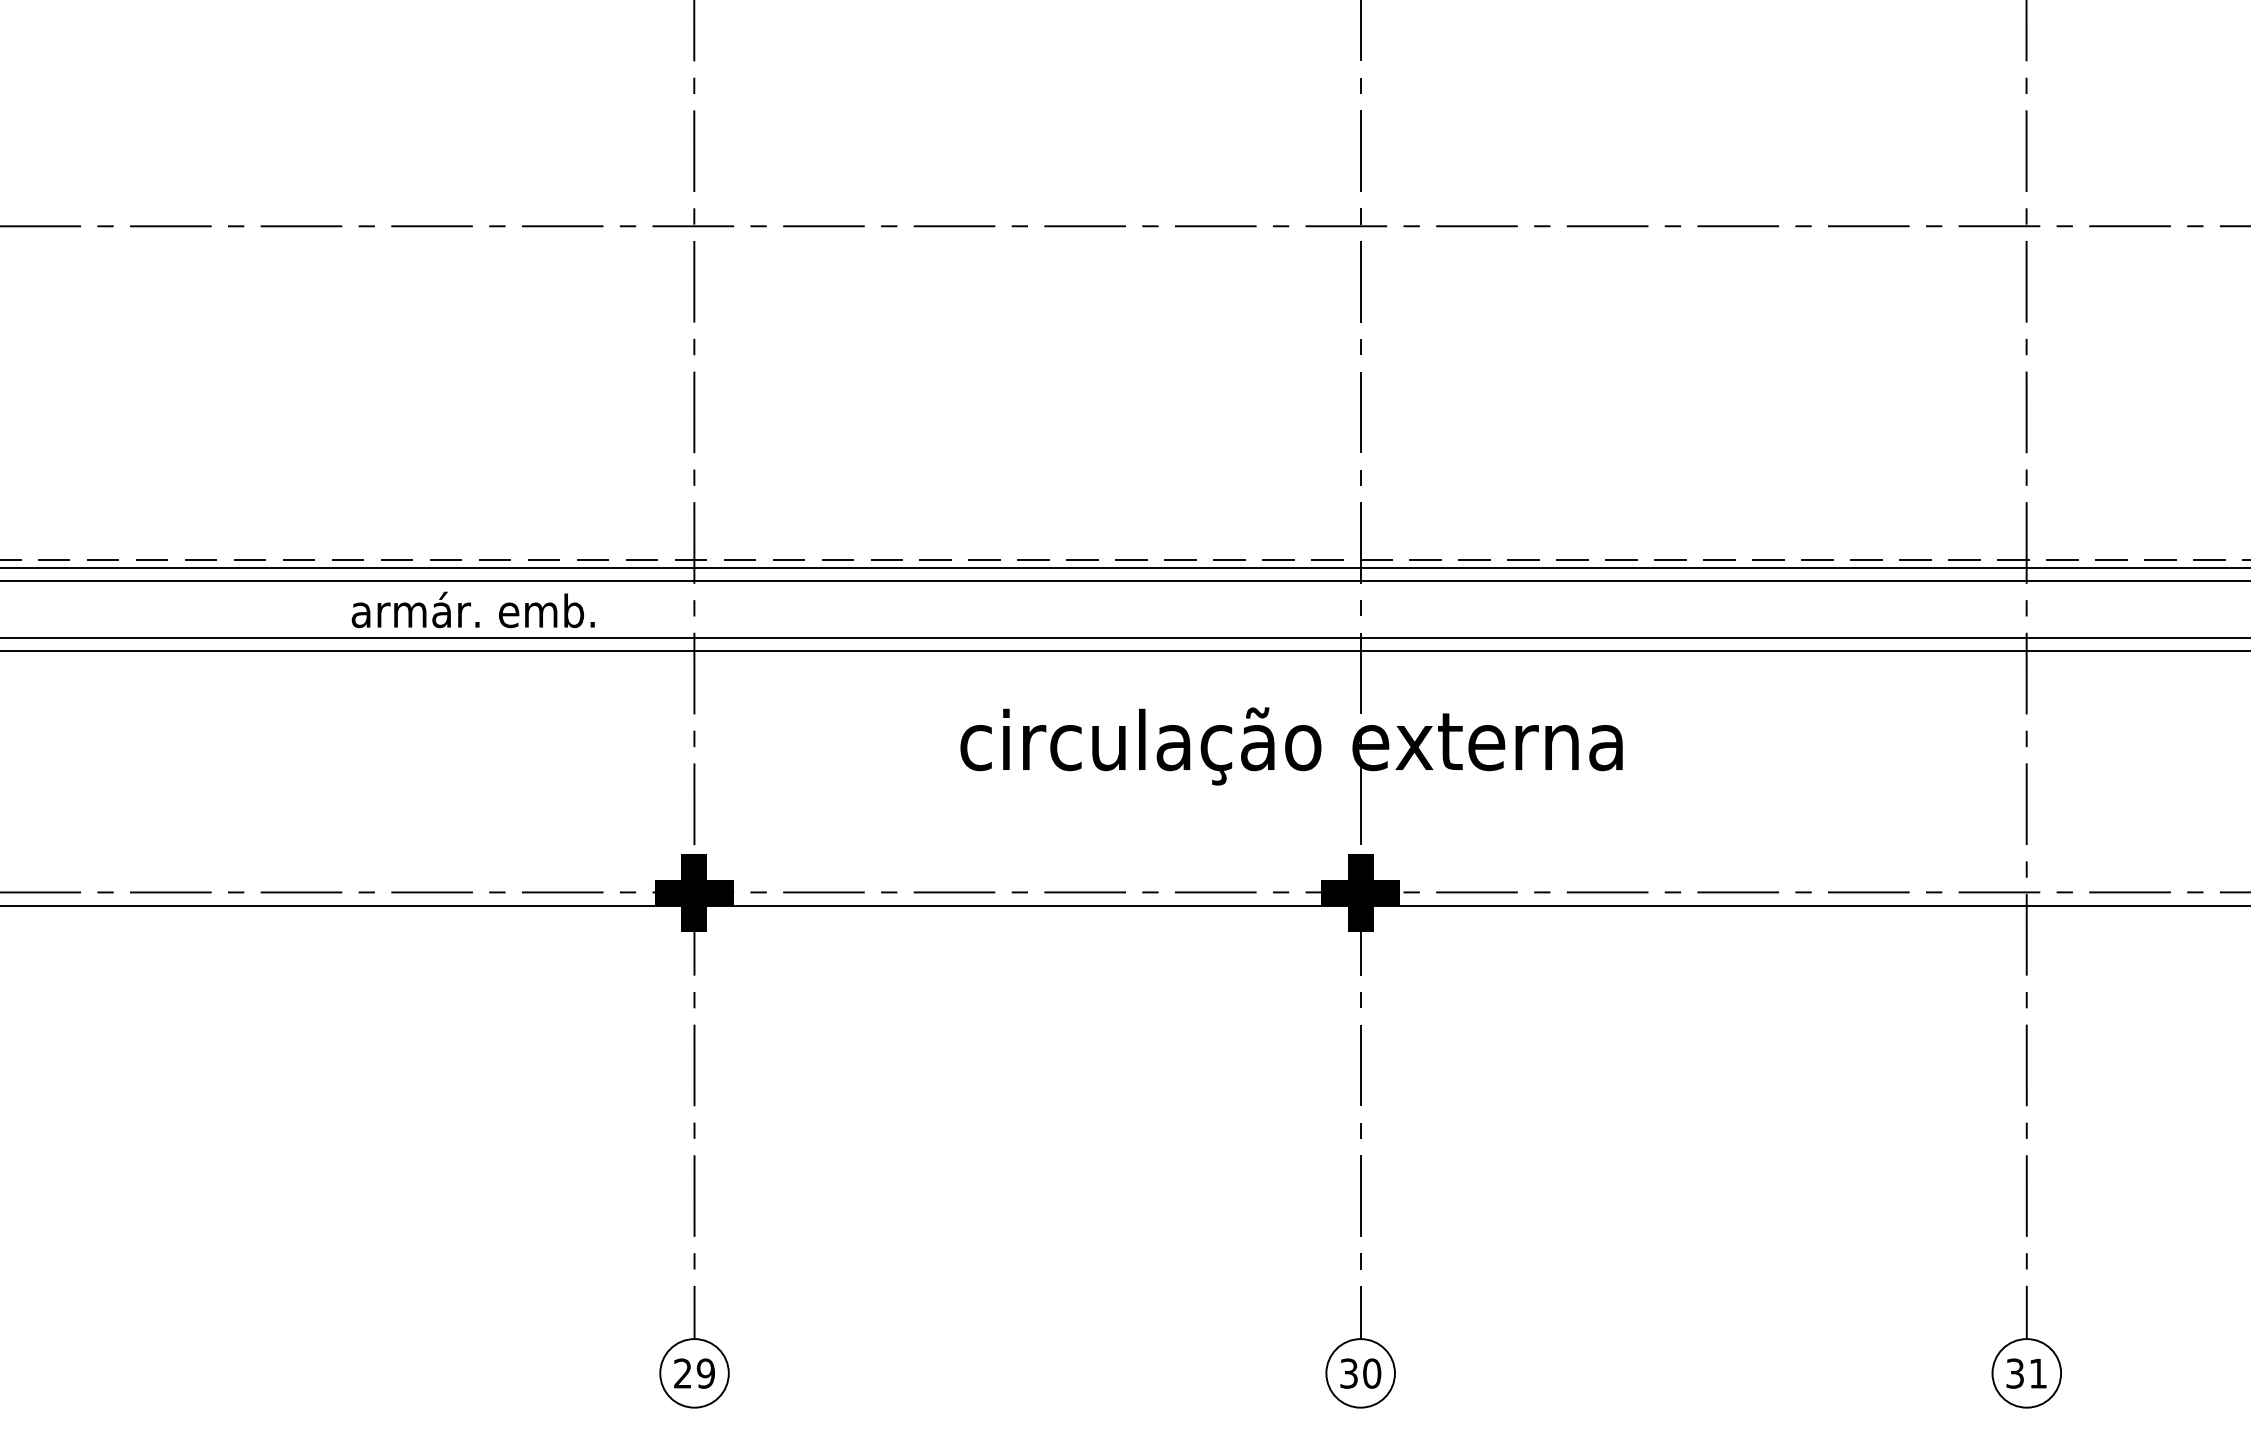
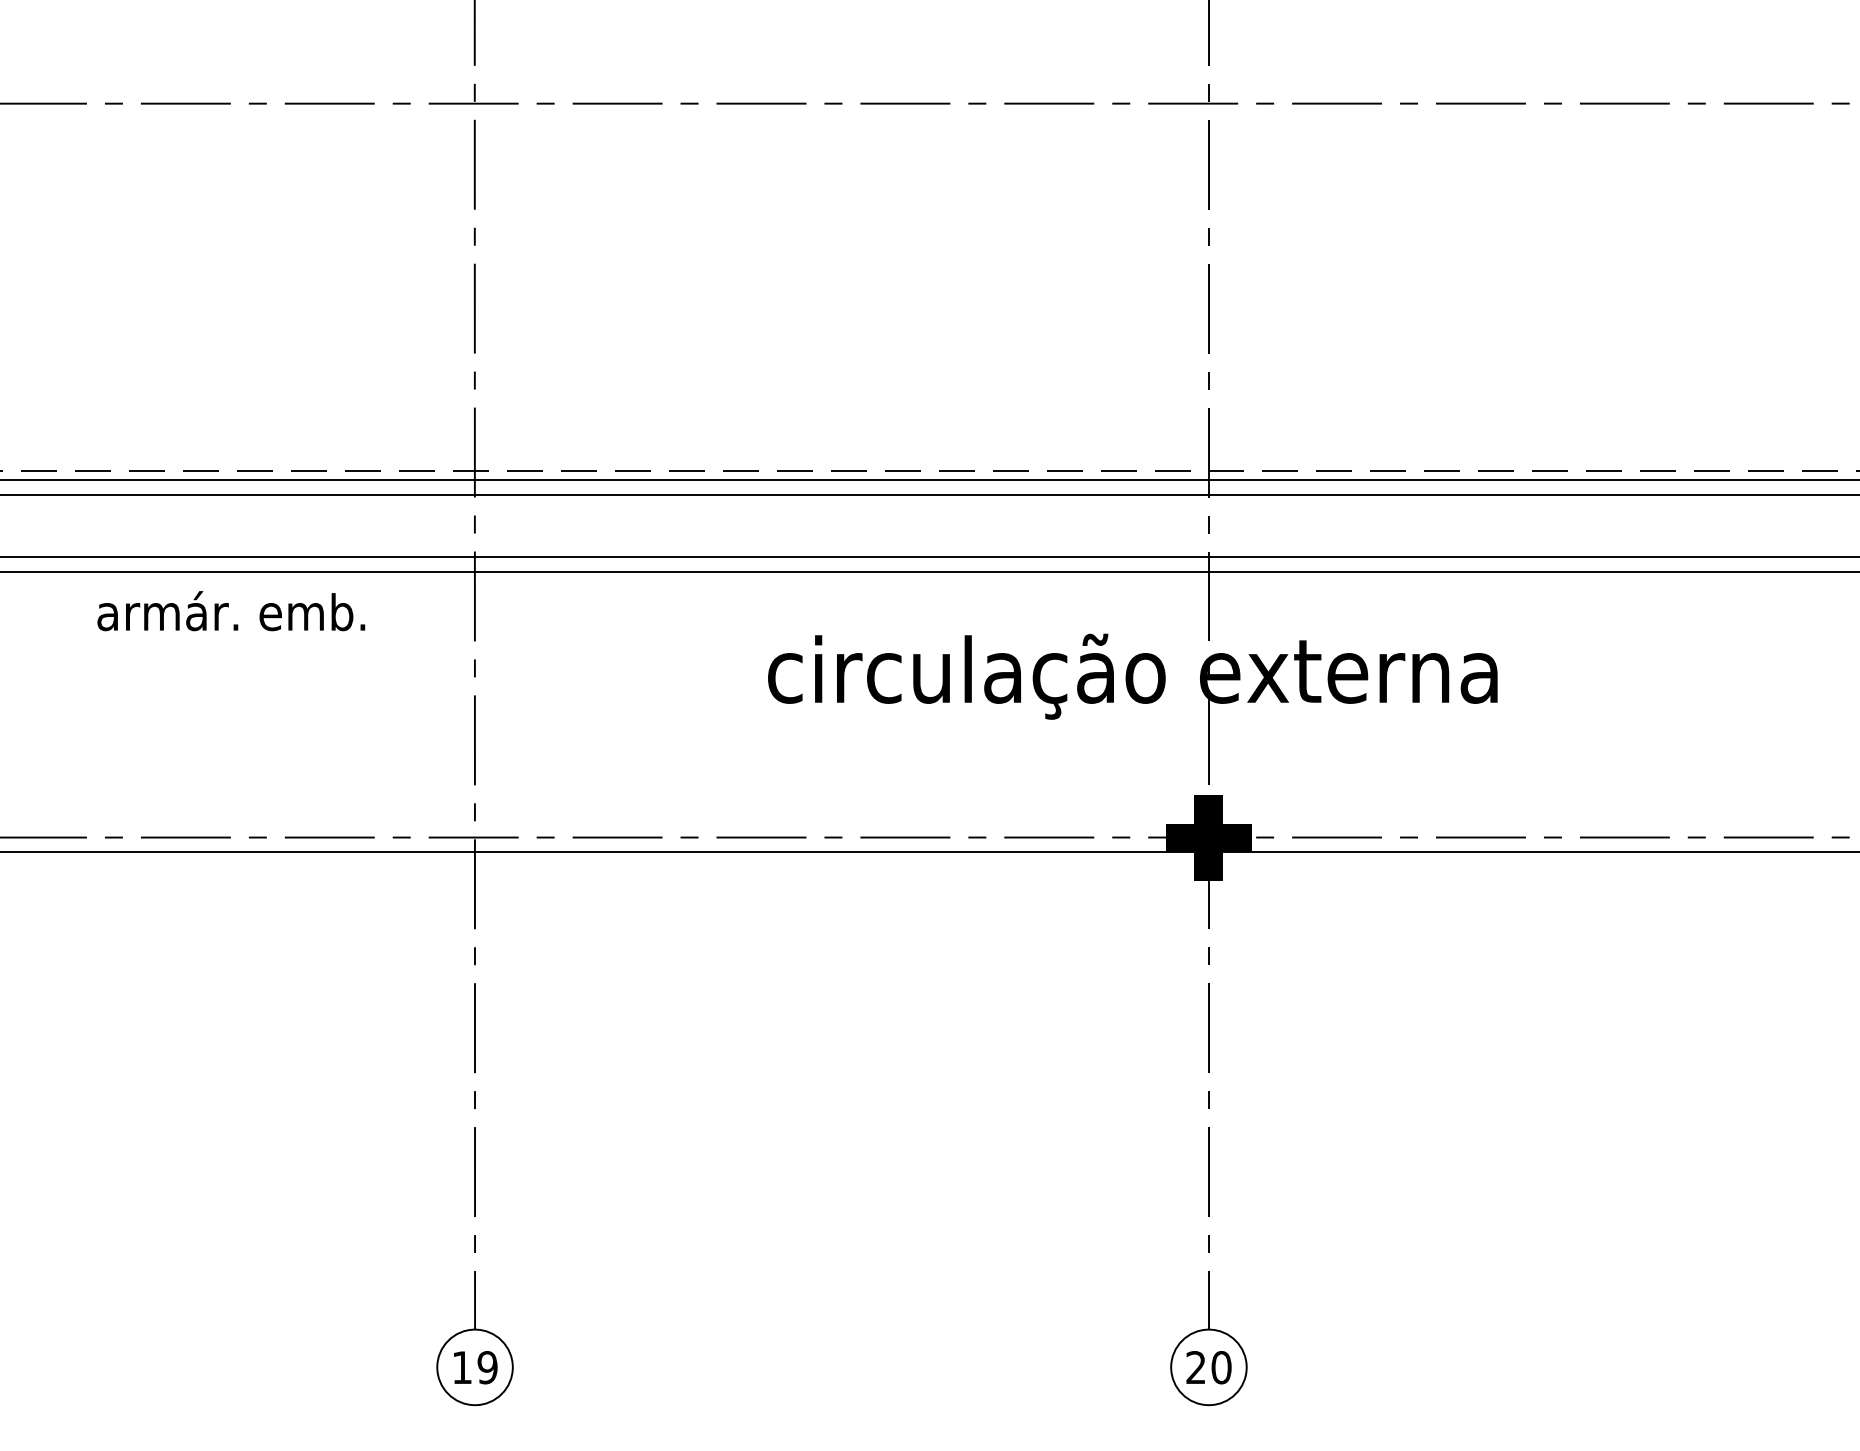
text: (472, 609) -> (230, 610), moved
fill: (694, 892) -> (474, 837), removed
text: (682, 1373) -> (461, 1367), 29 -> 19
text: (1348, 1373) -> (1195, 1367), 30 -> 20

